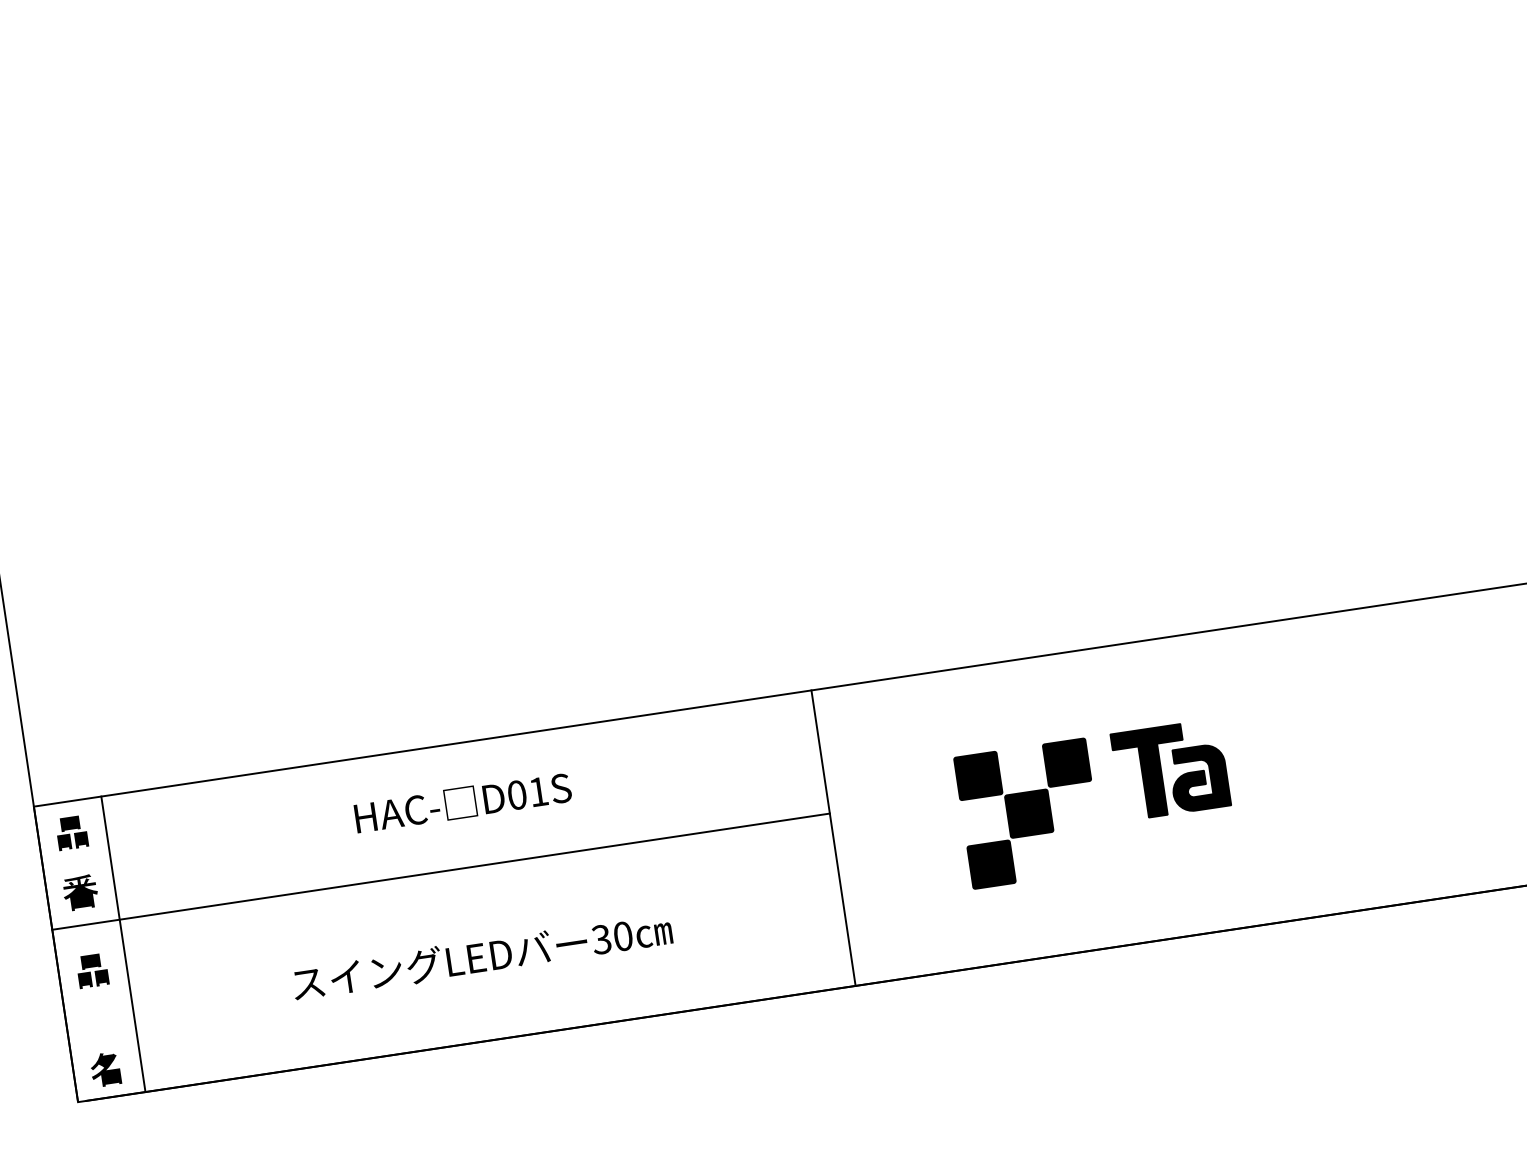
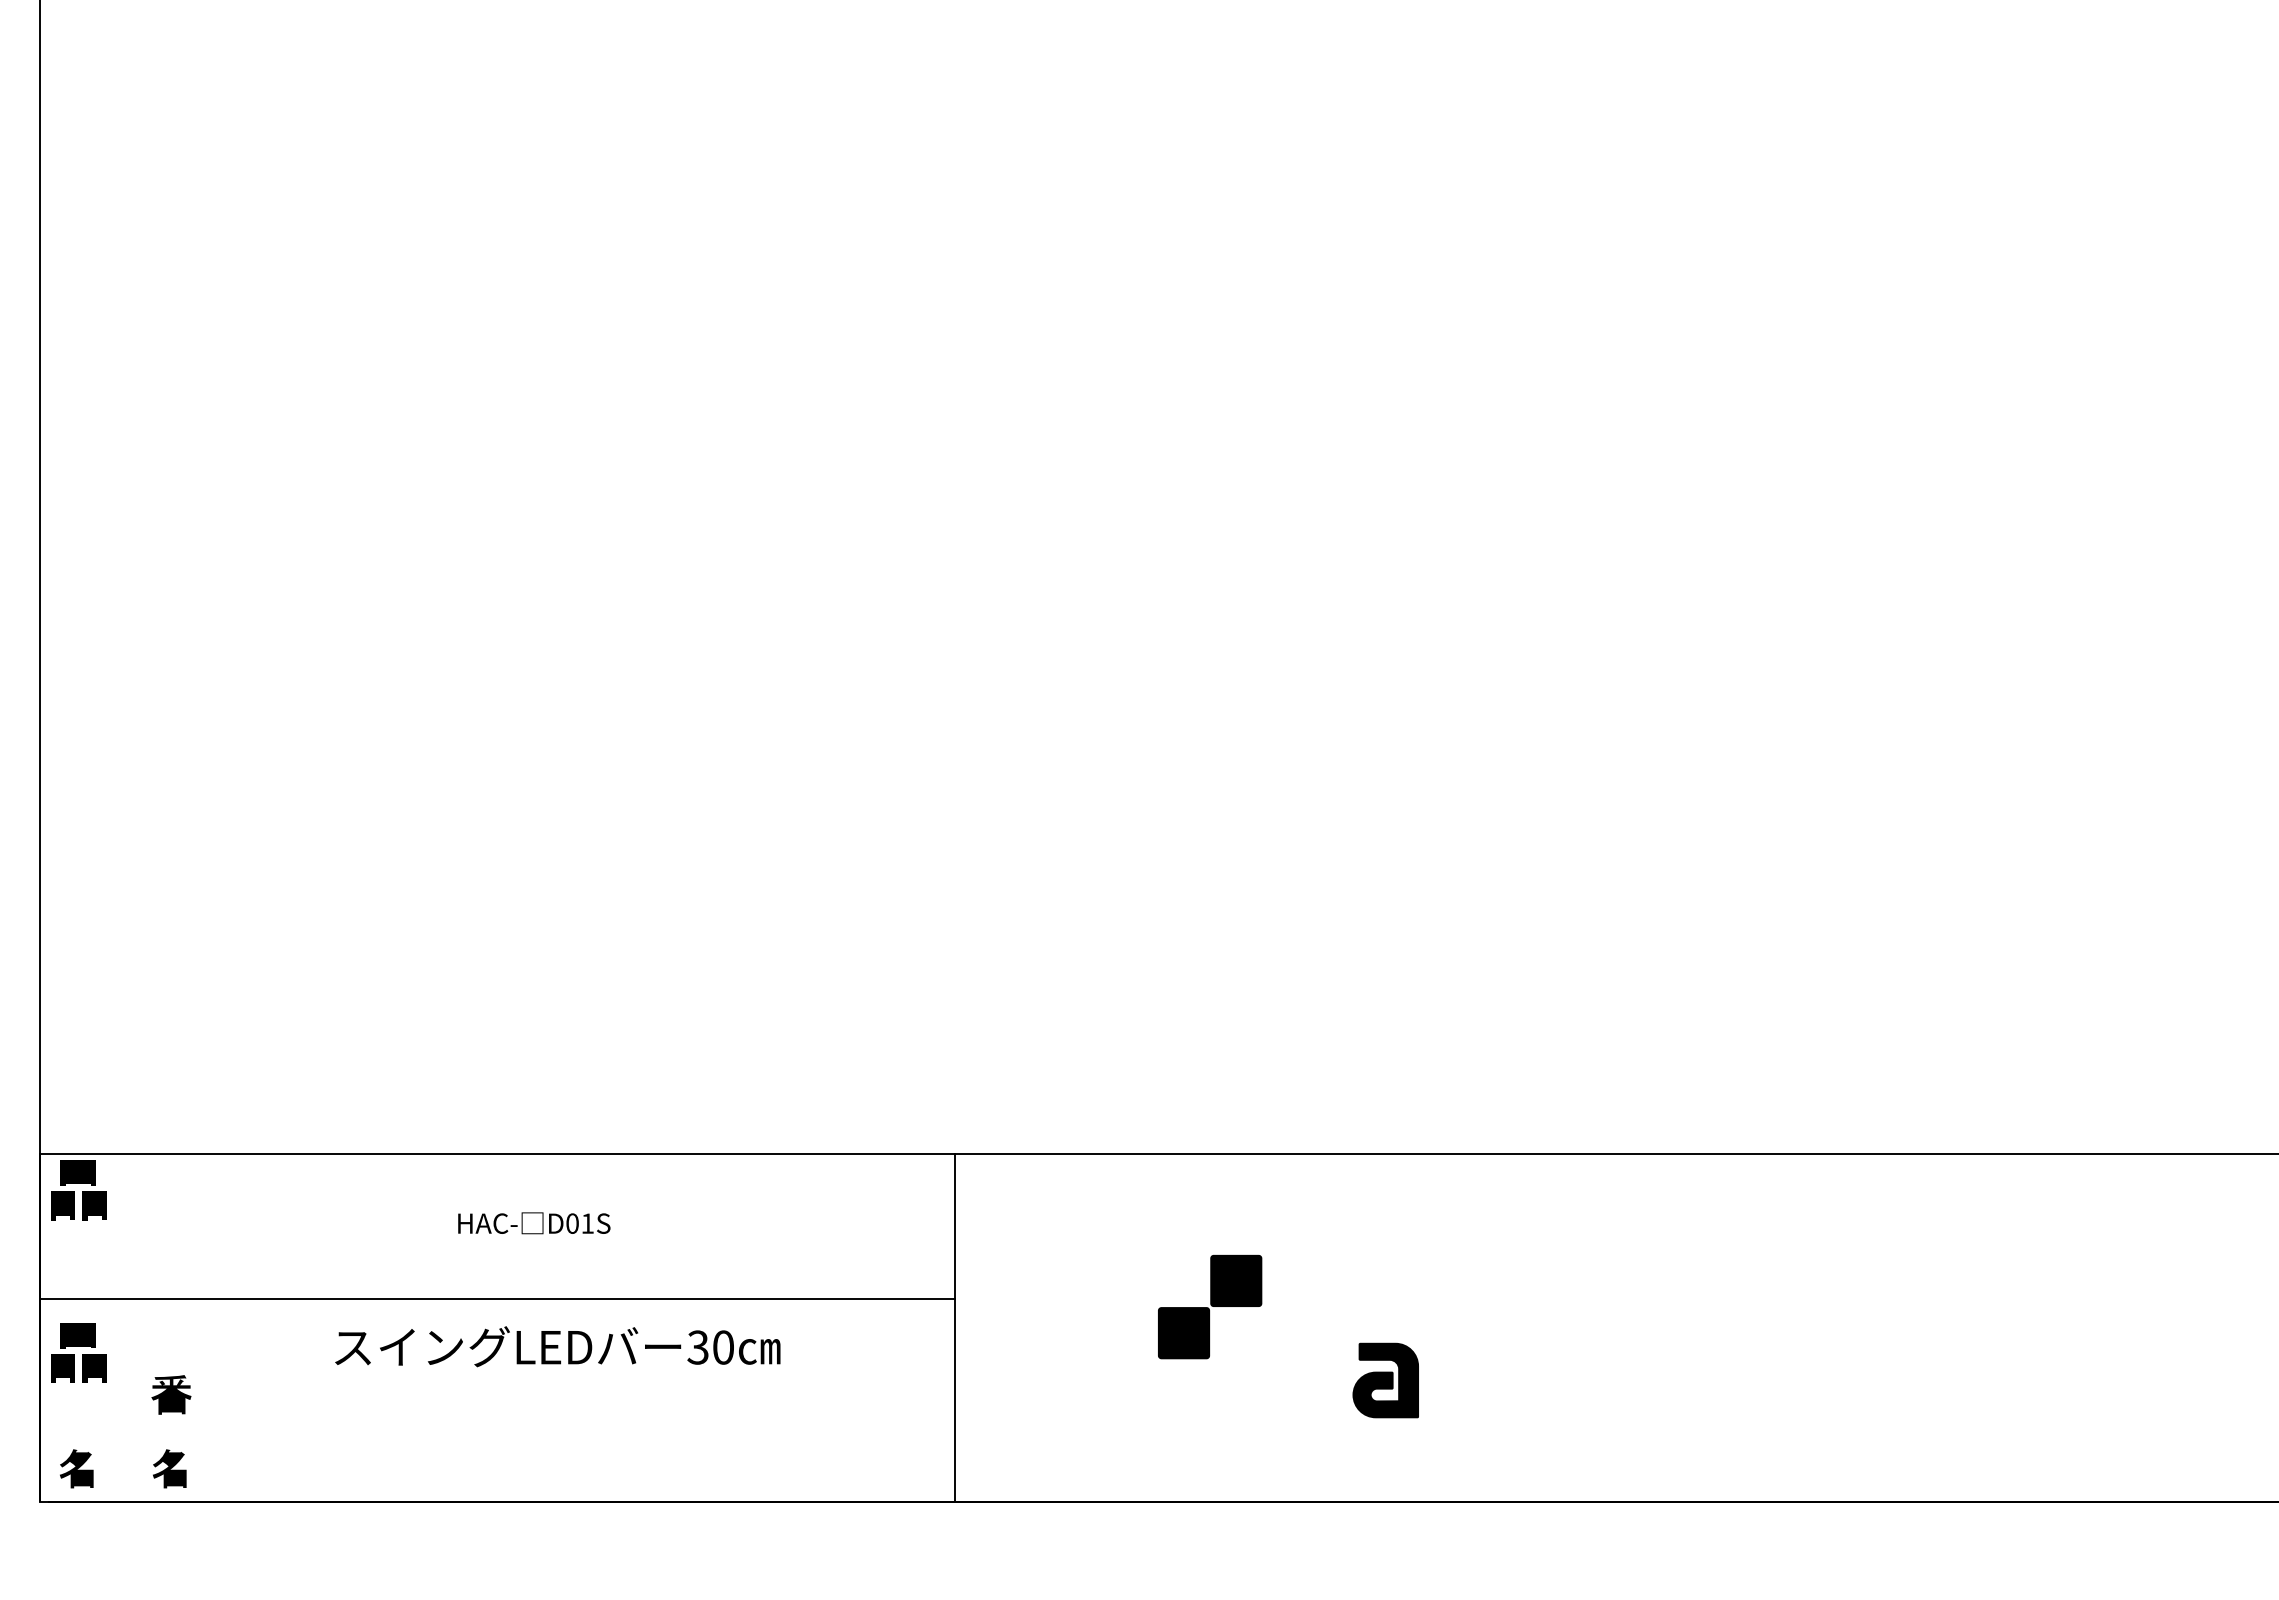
fill: (1152, 772) -> (1332, 1306), removed
fill: (977, 775) -> (1131, 1280), removed
part: (1198, 778) -> (1385, 1380), moved
part: (462, 803) -> (533, 1223), size x0.6
part: (71, 832) -> (78, 1190), size x1.6
fill: (991, 864) -> (1131, 1385), removed
part: (80, 892) -> (171, 1394), moved
line: (123, 944) -> (118, 1327), removed
part: (482, 956) -> (557, 1346), moved
part: (92, 970) -> (78, 1352), size x1.6
part: (184, 1057) -> (169, 1468), added

